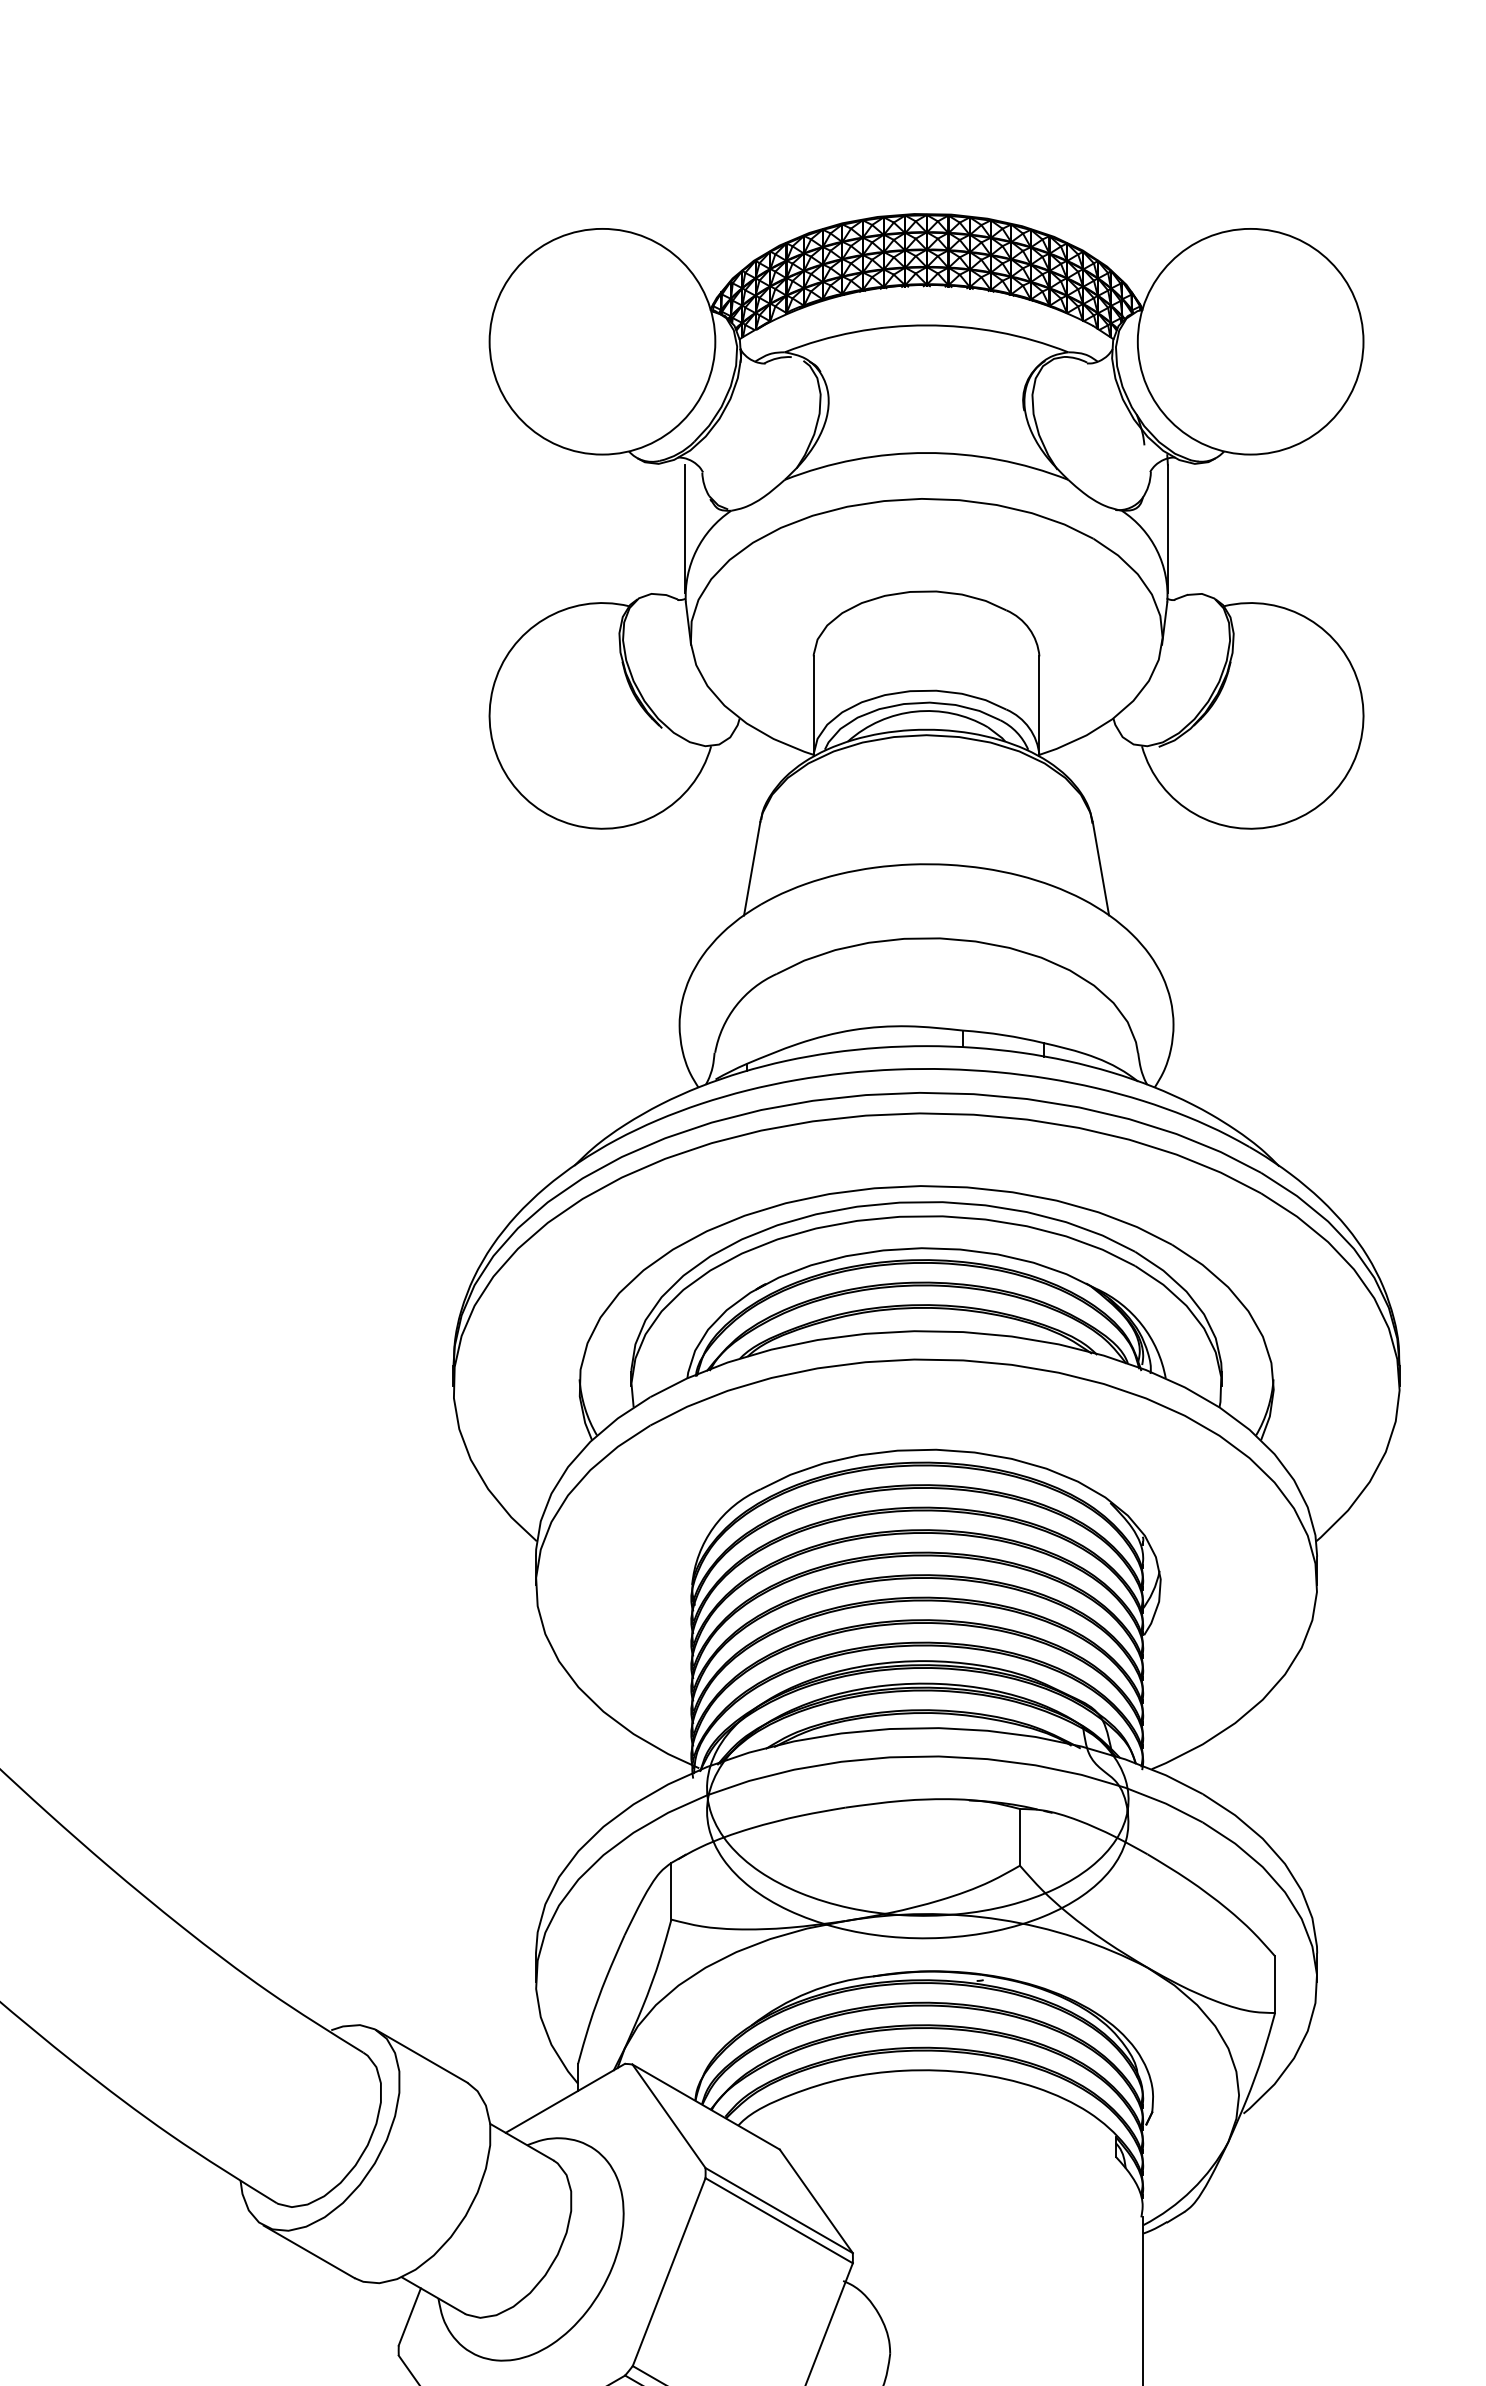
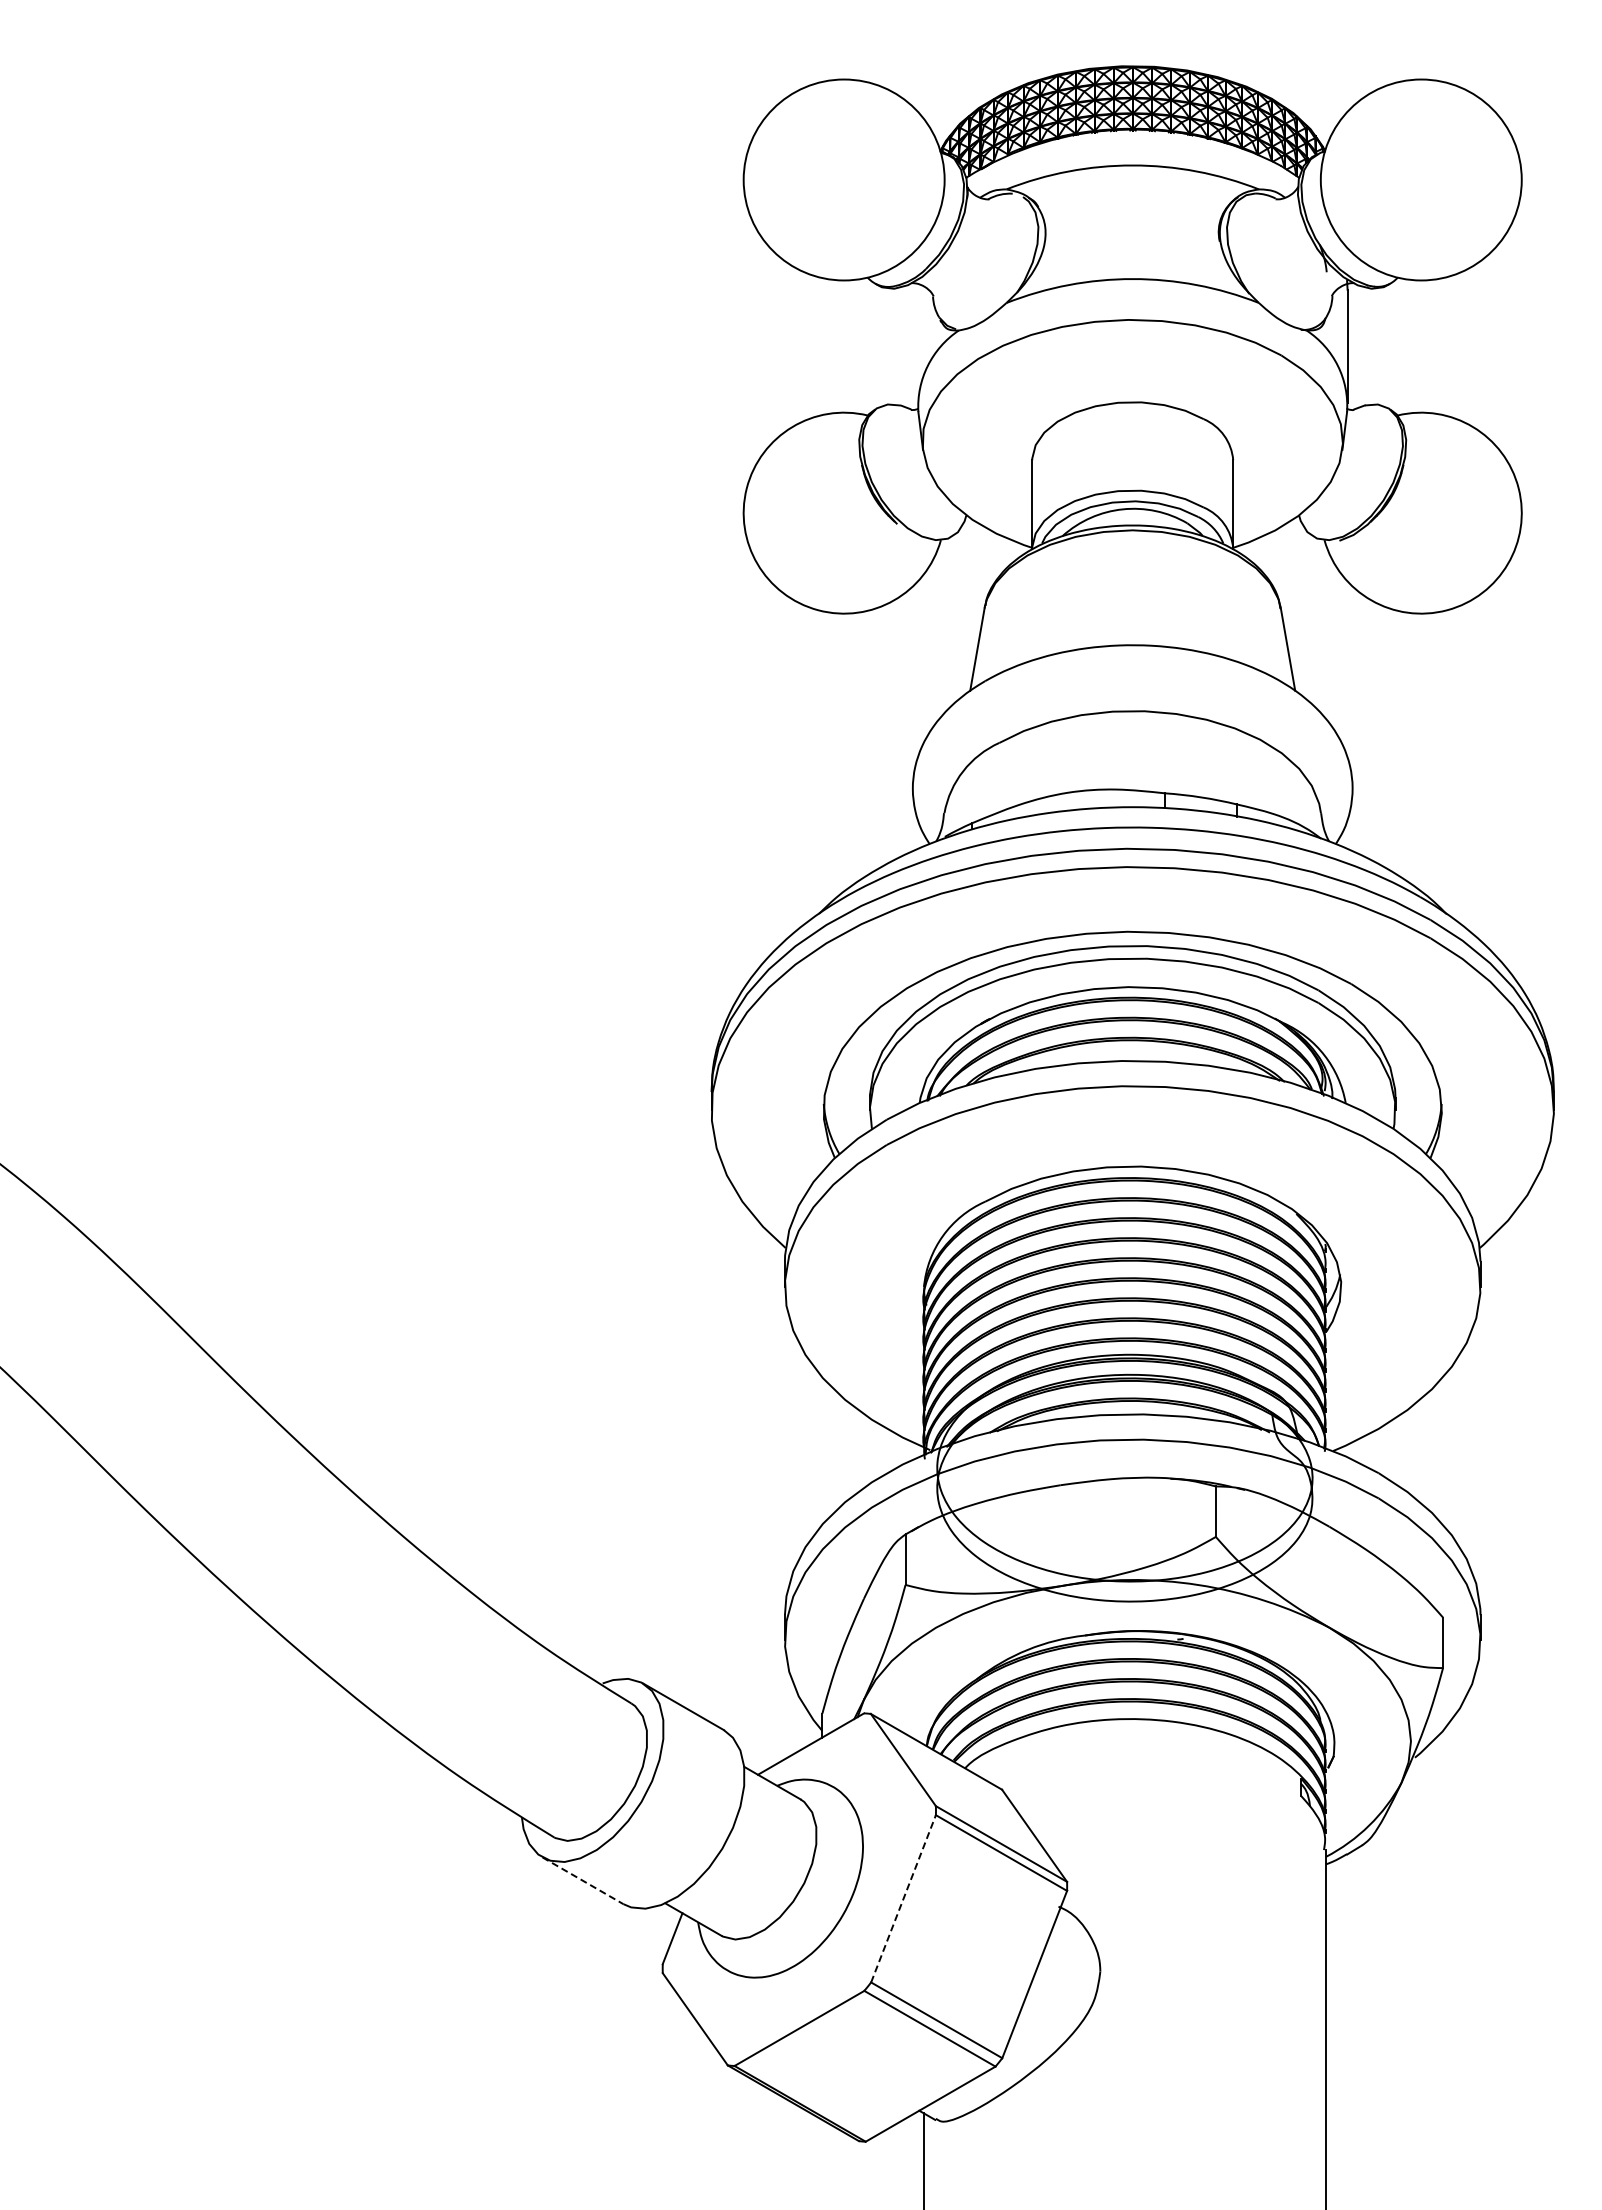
line: (684, 528) -> (917, 346), removed
line: (308, 2251) -> (582, 1880), solid -> dashed
line: (669, 2271) -> (903, 1898), solid -> dashed

